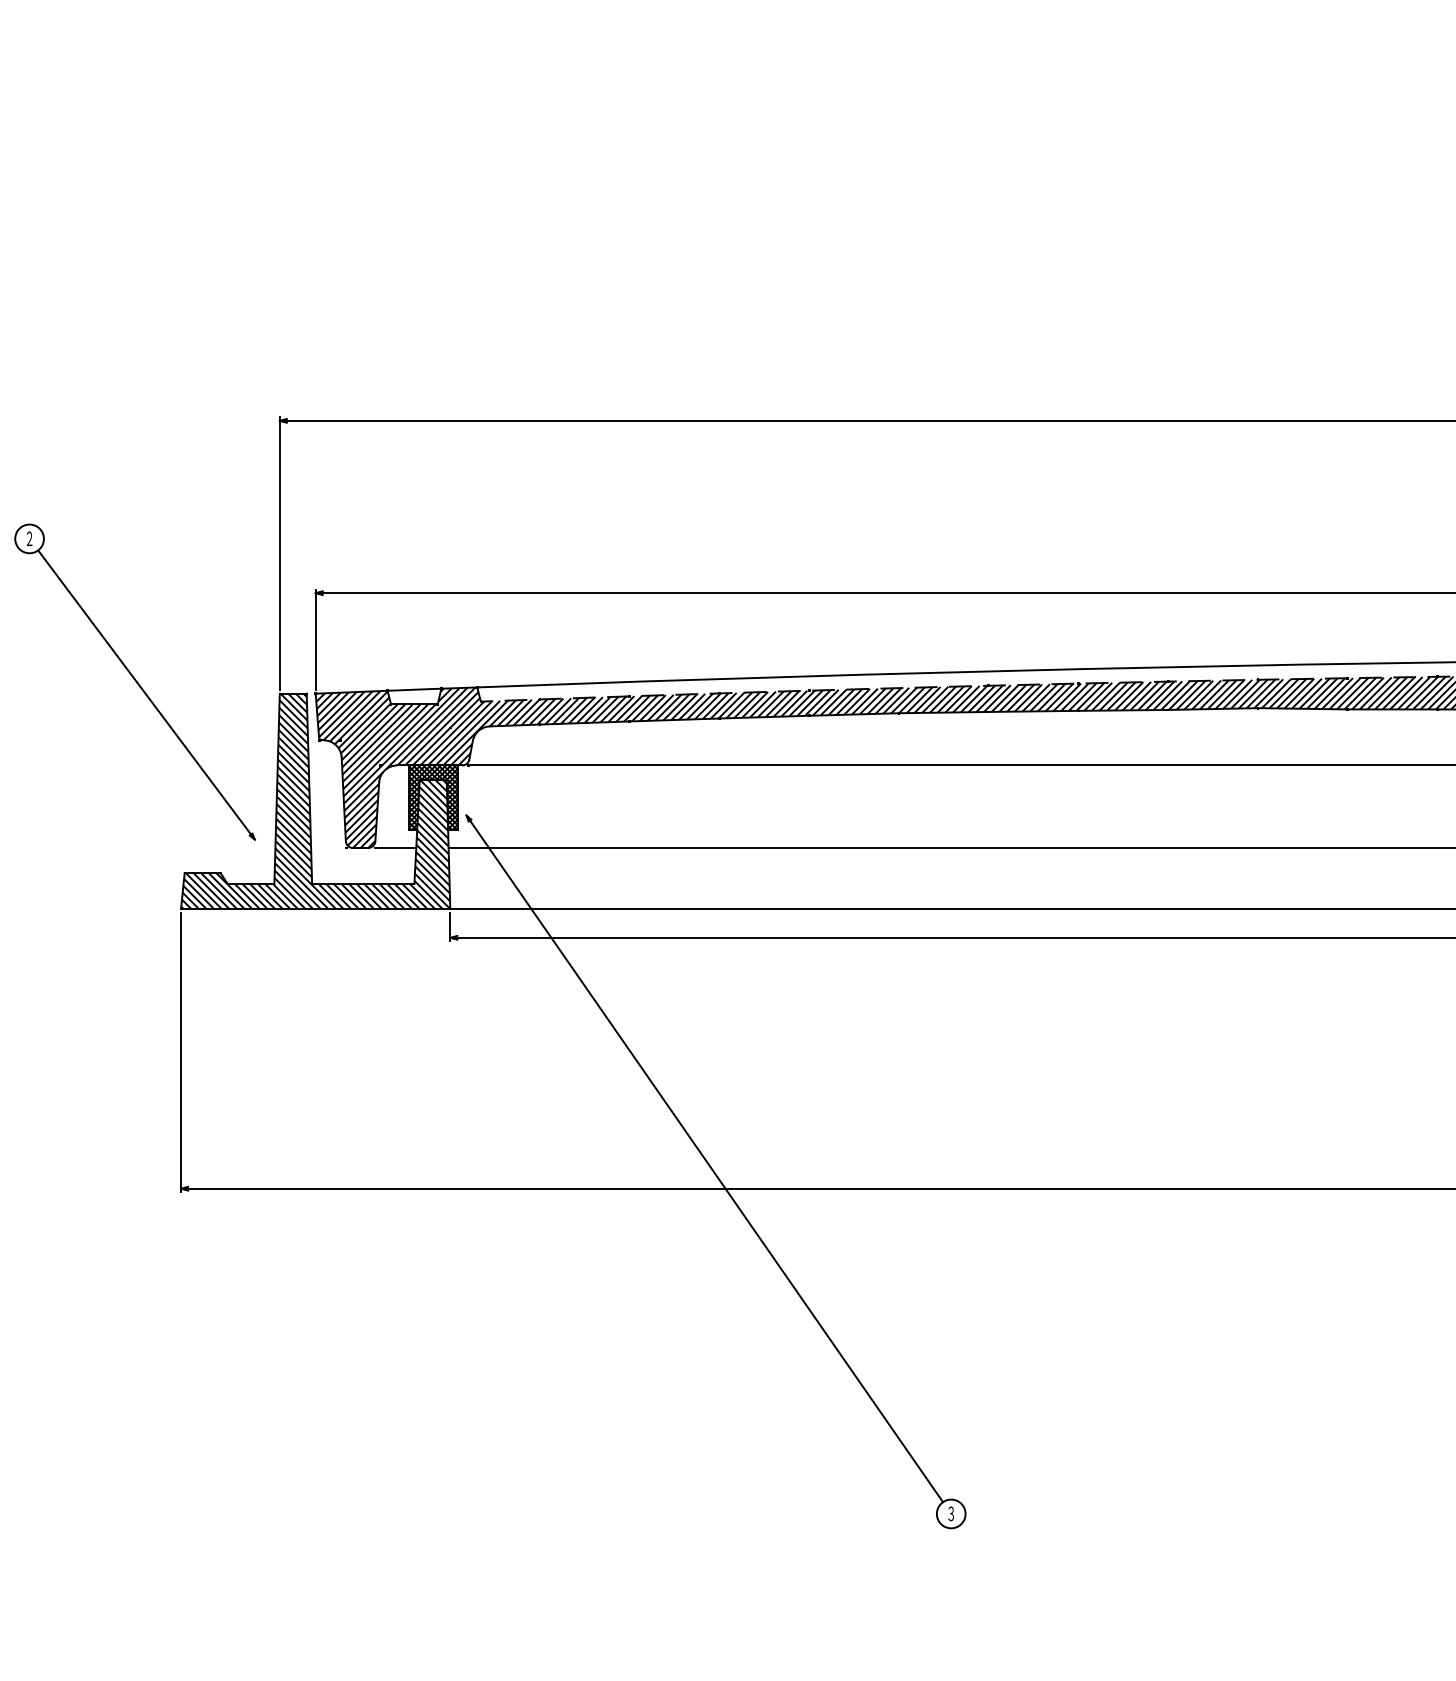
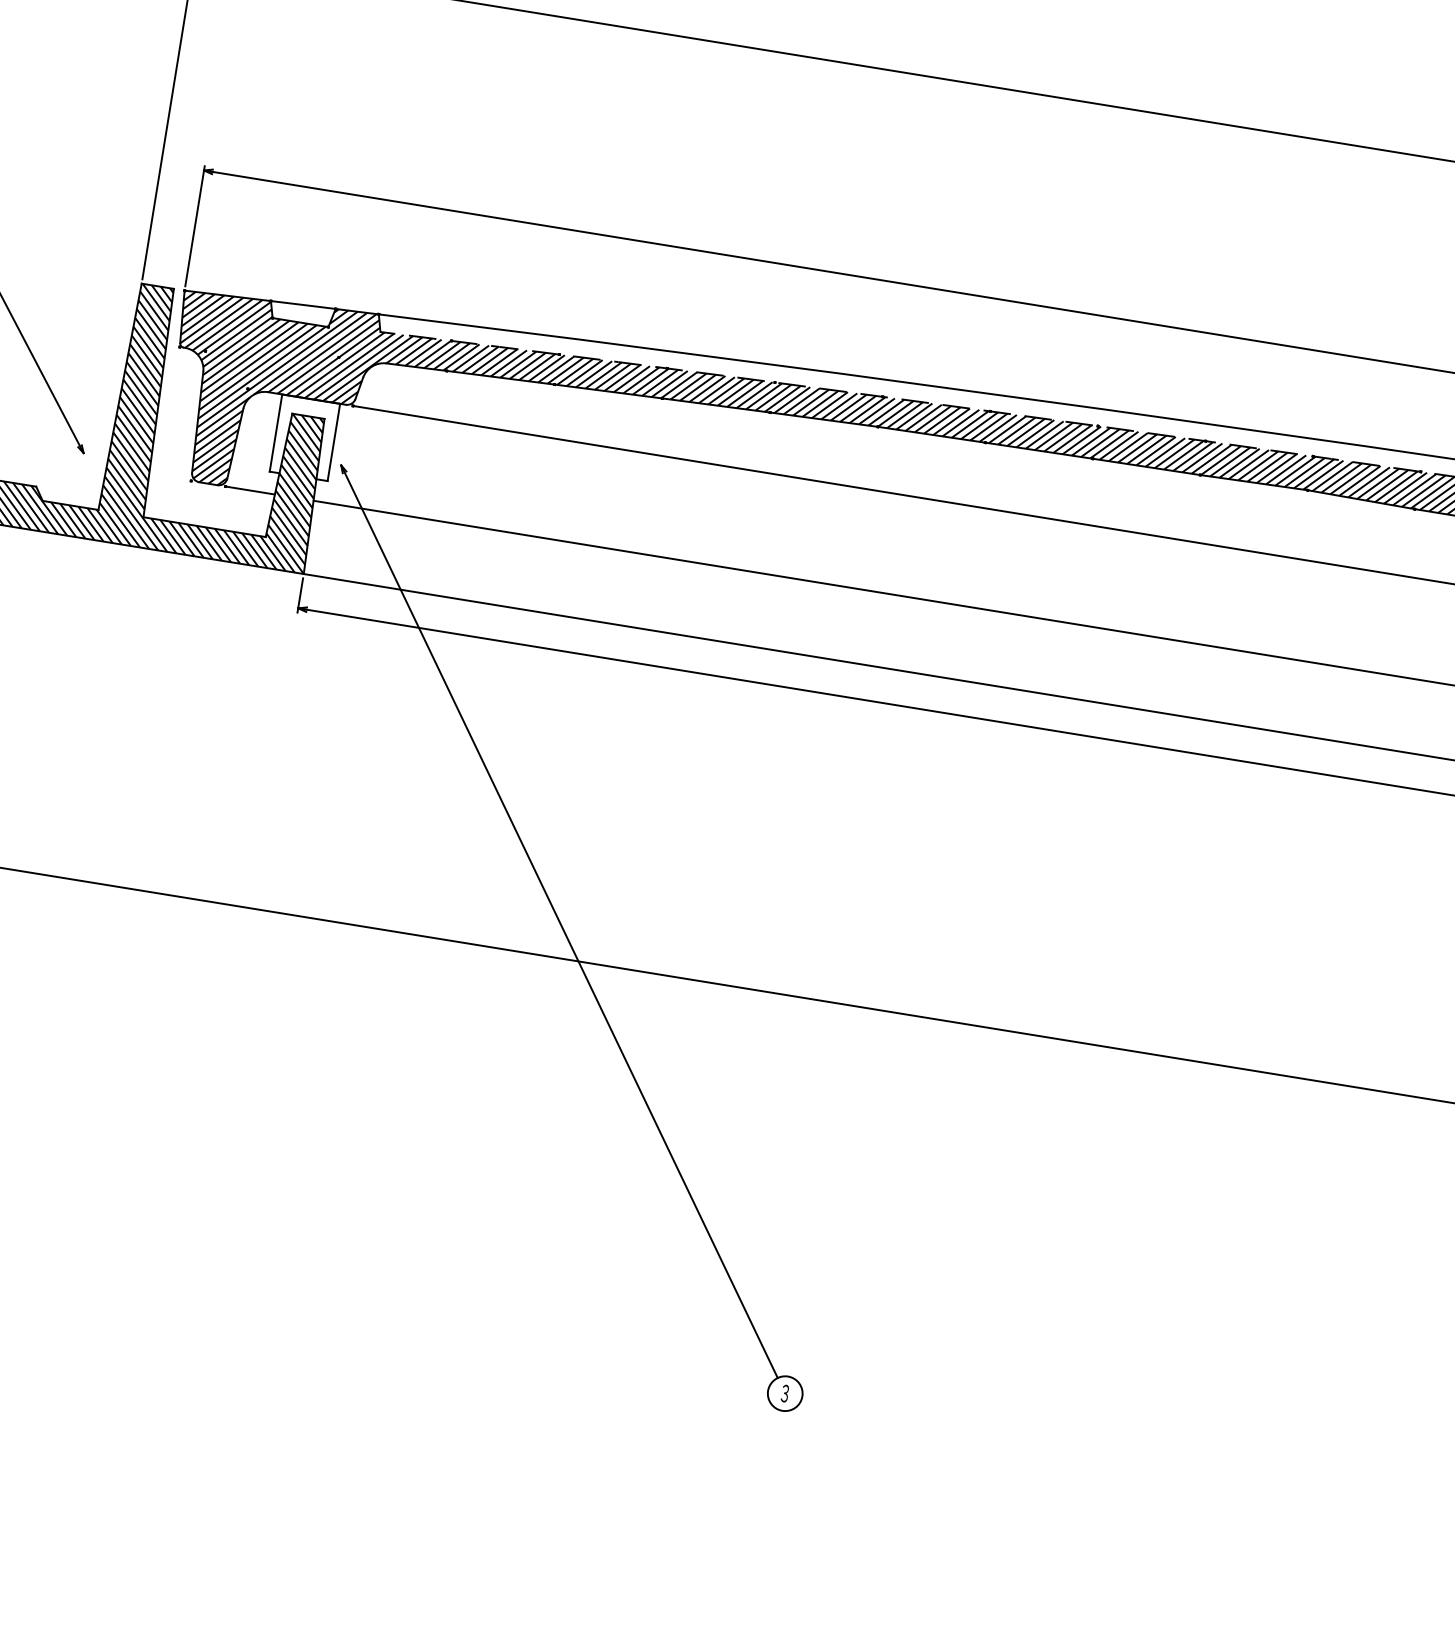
hatch: (433, 797) -> (305, 437), removed

